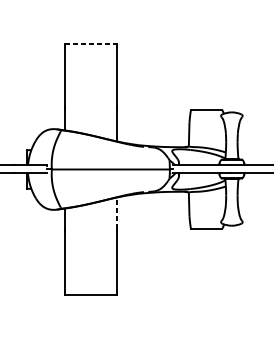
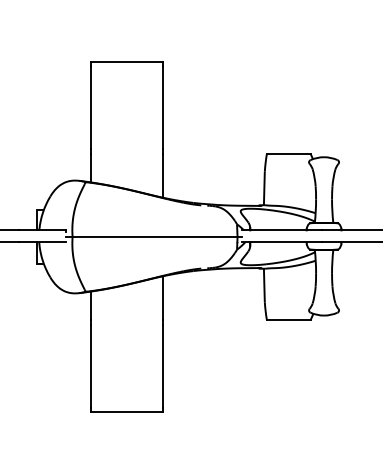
line: (91, 43) -> (127, 61), dashed -> solid
line: (116, 212) -> (163, 297), dashed -> solid

